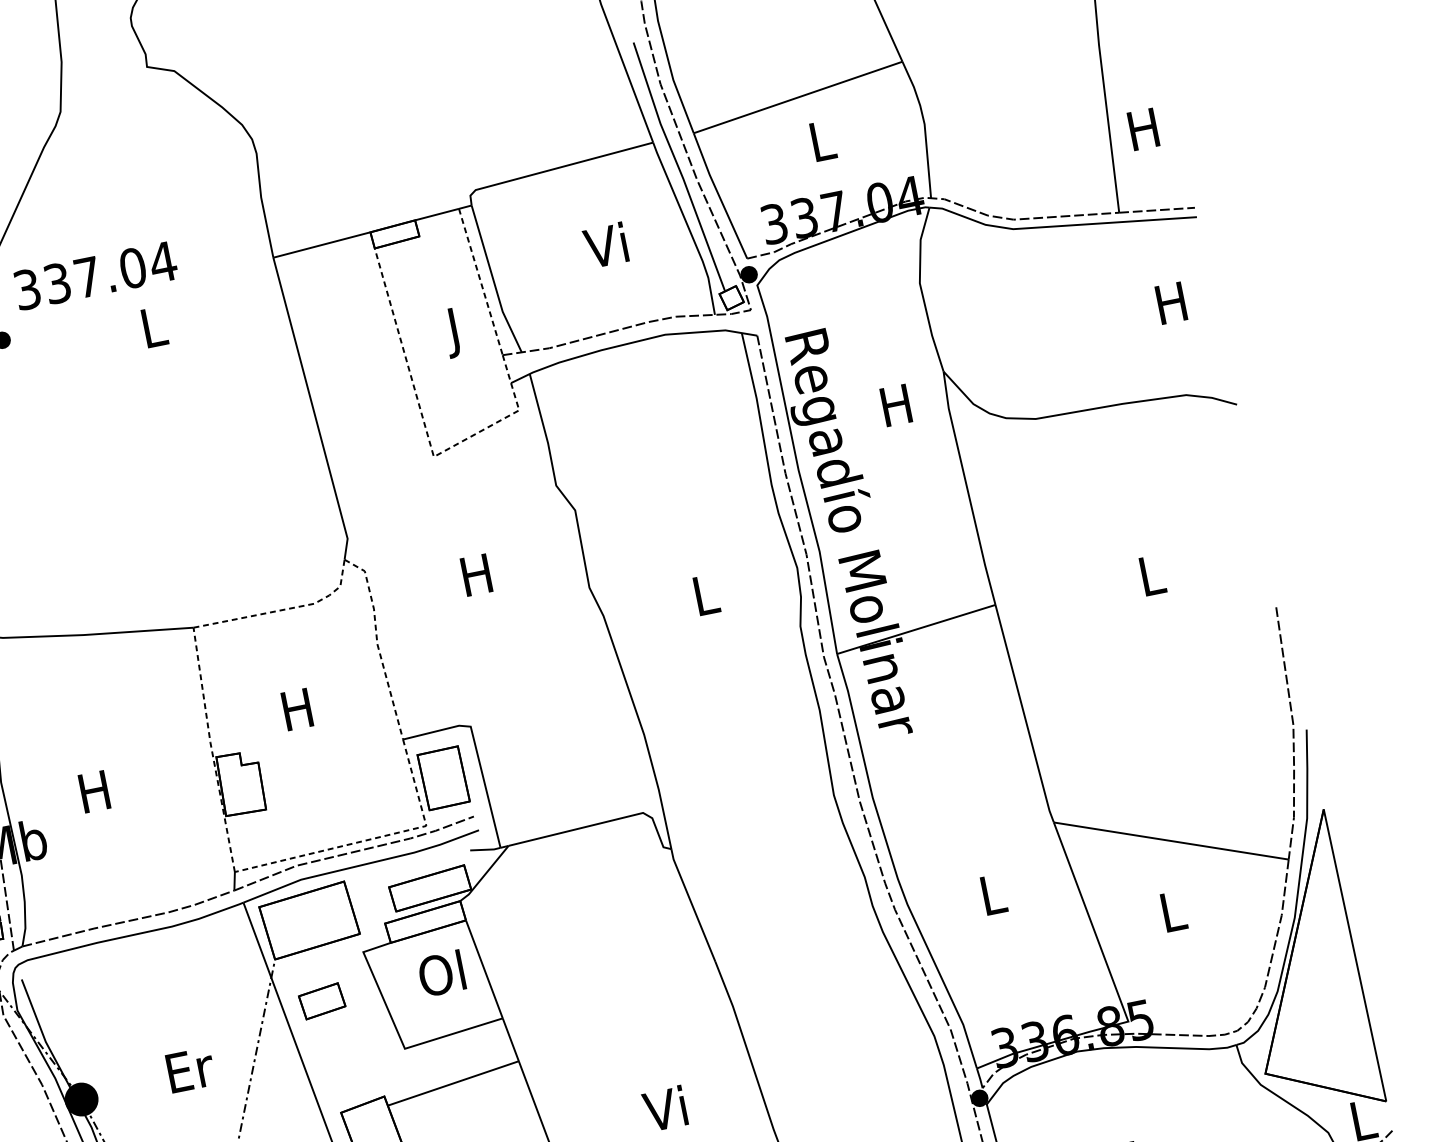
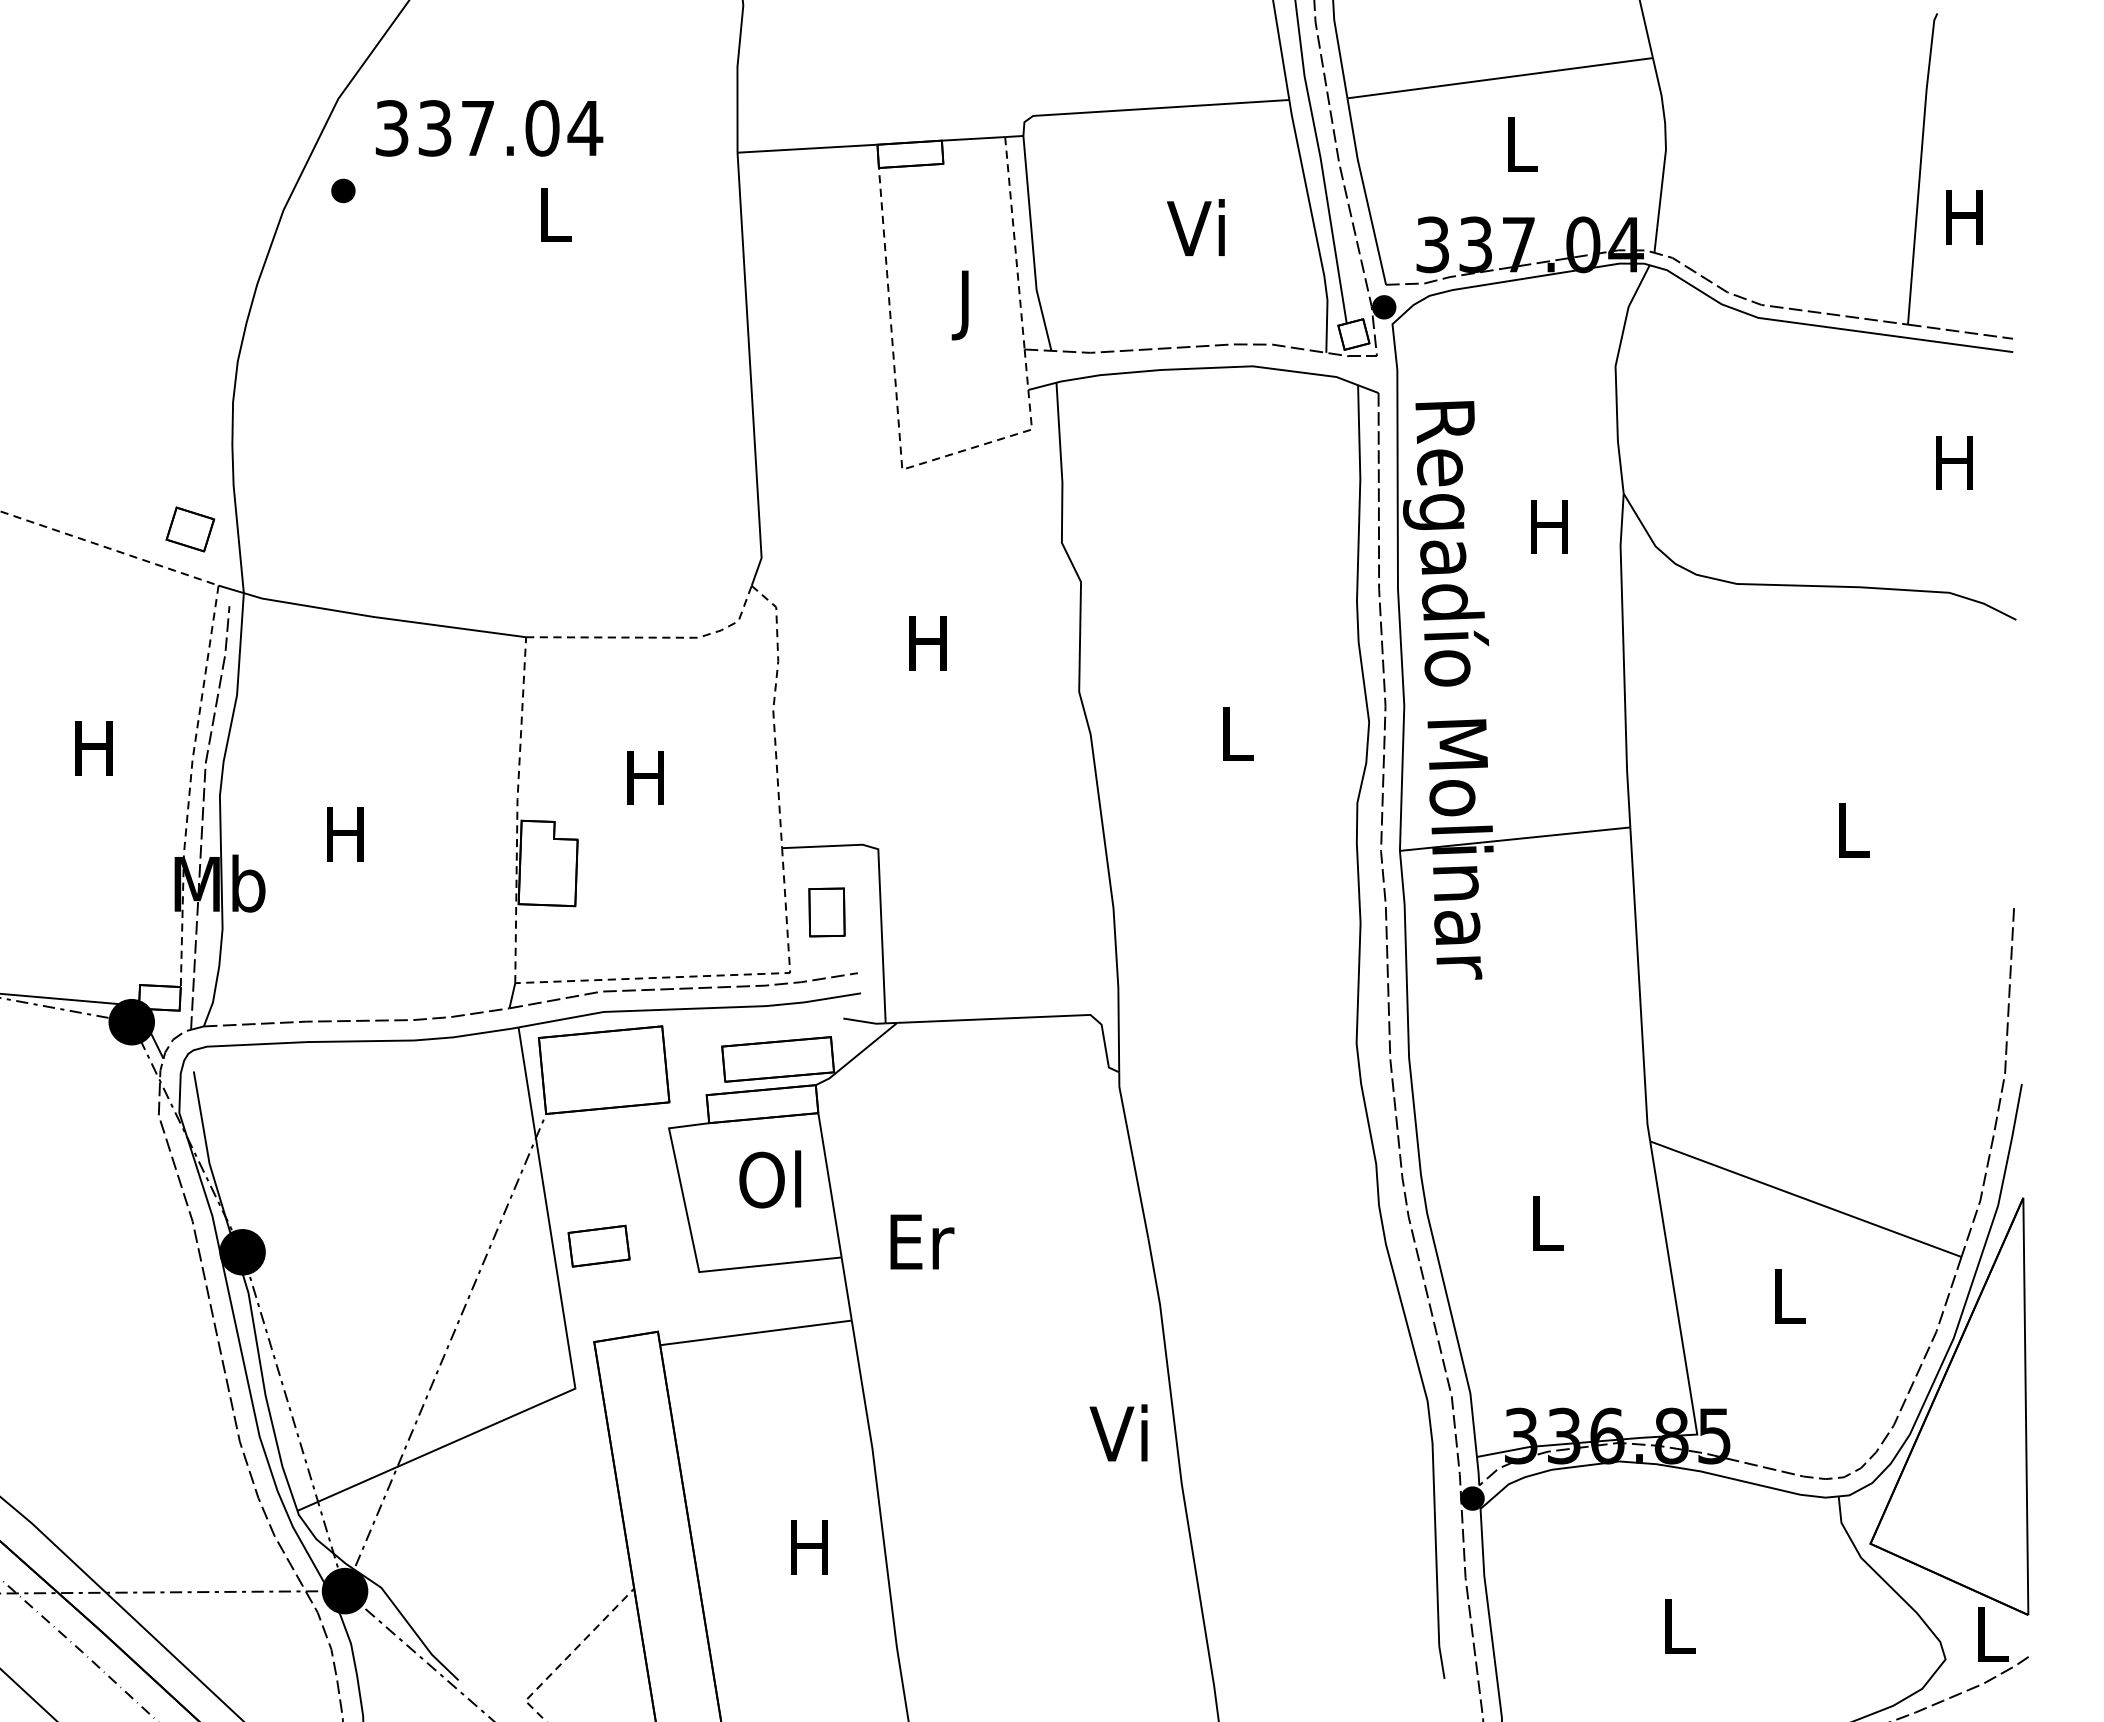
part: (443, 778) -> (826, 912), size x0.6
part: (321, 1000) -> (598, 1245), moved
text: (190, 1069) -> (922, 1241), moved
text: (664, 1108) -> (1118, 1432), moved

